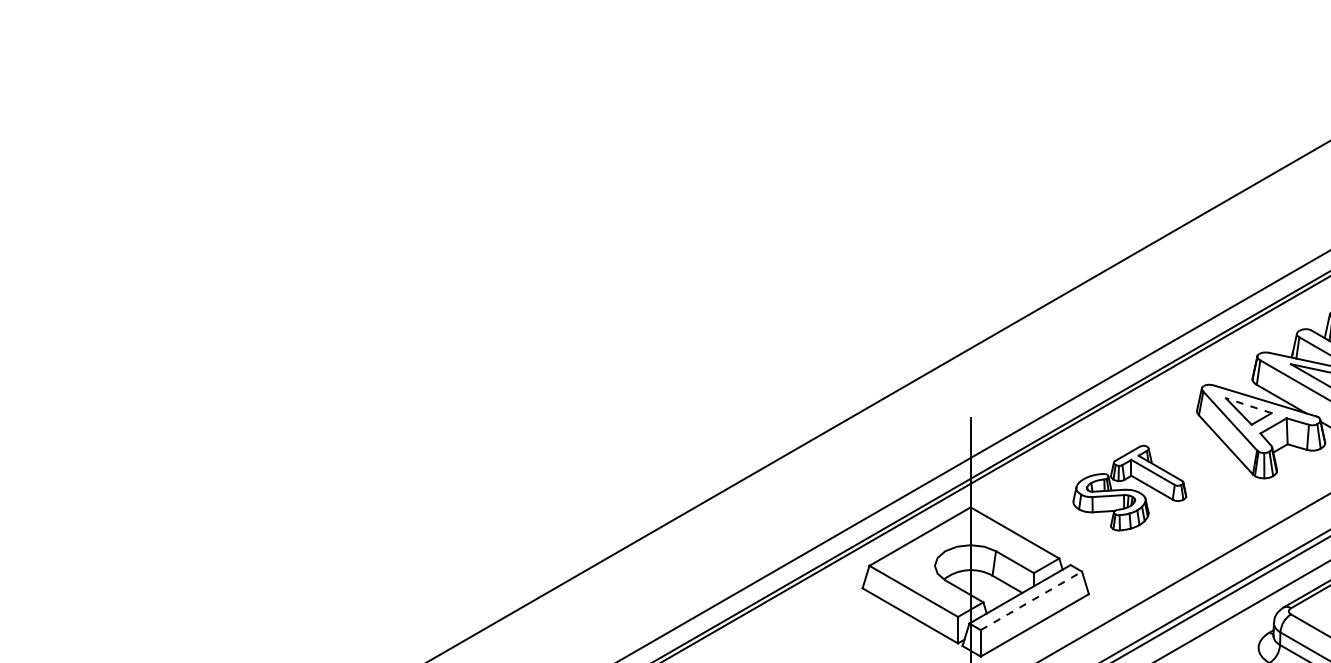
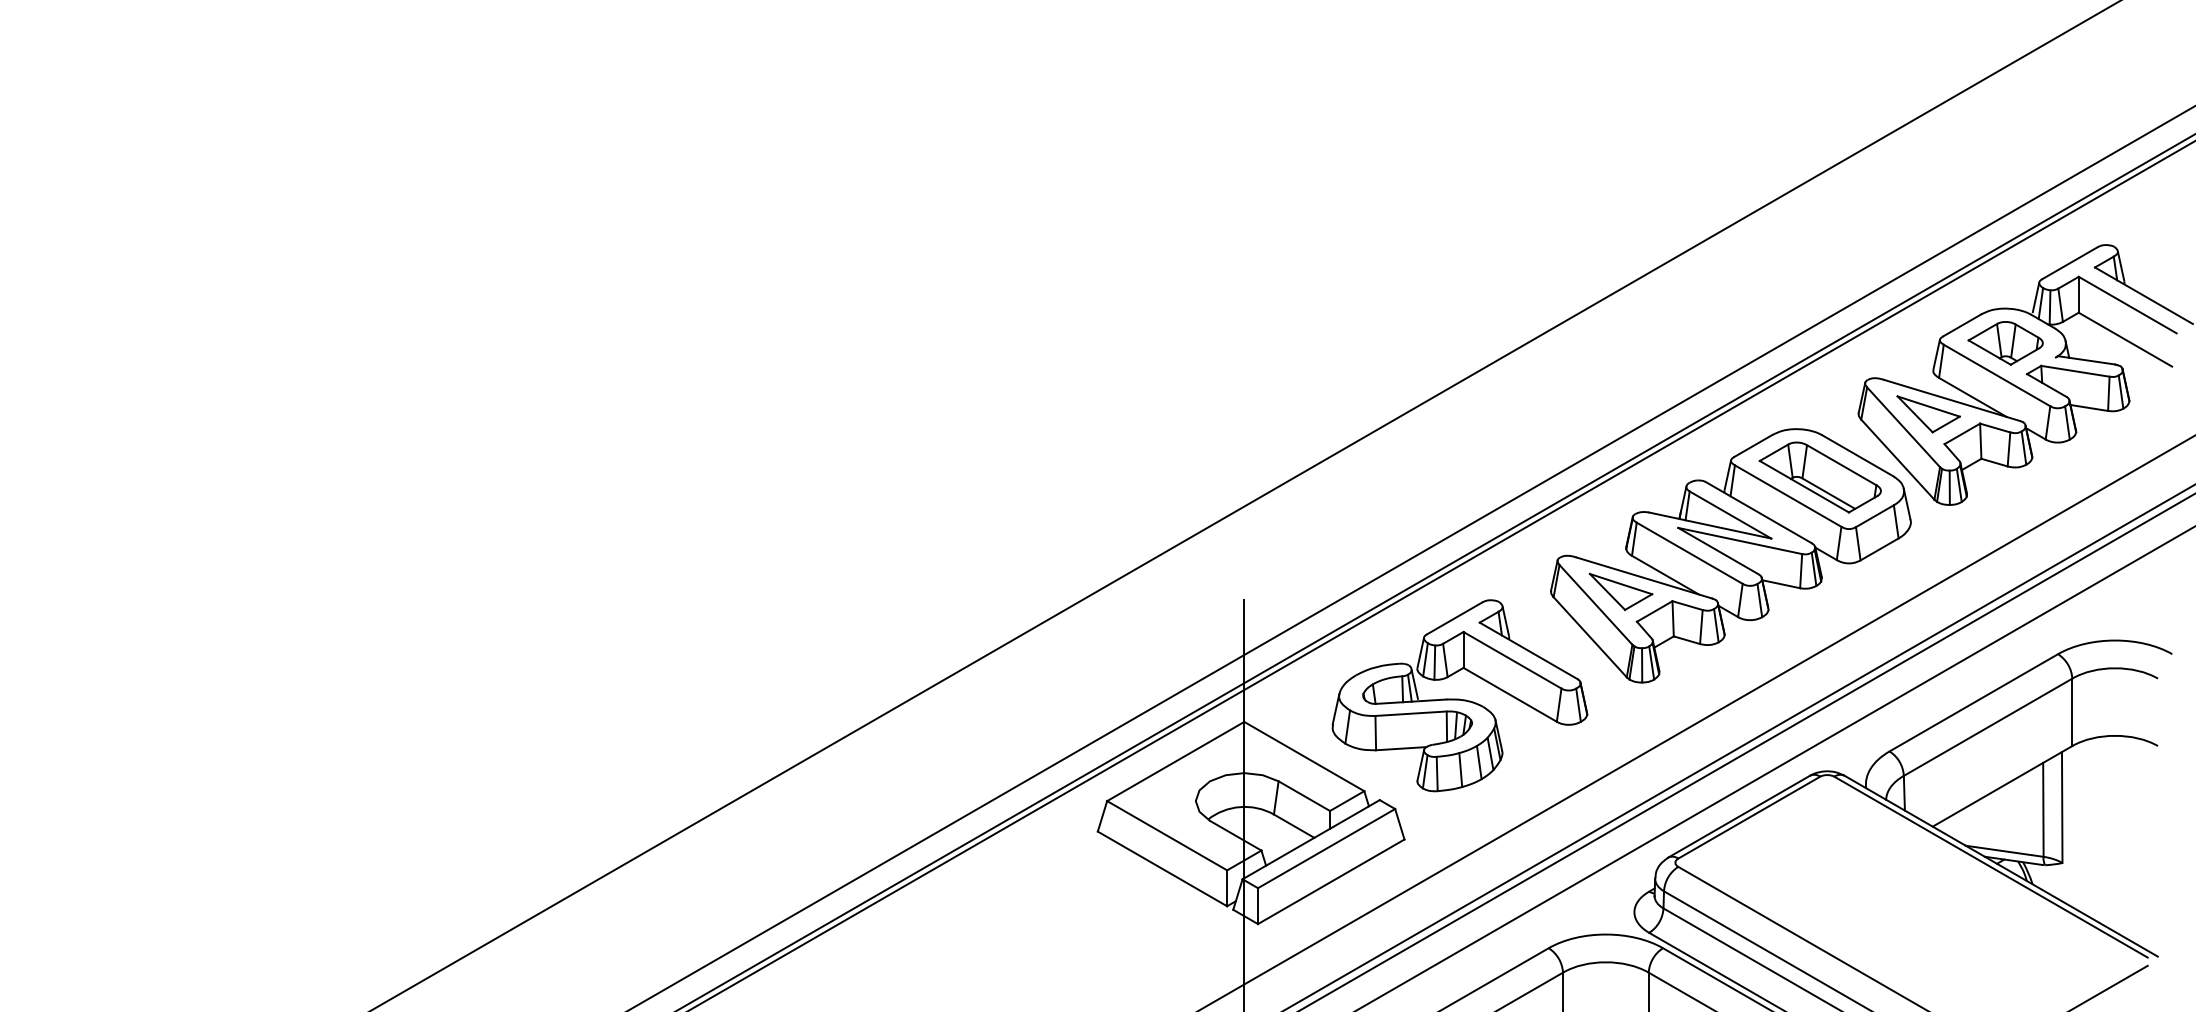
line: (1249, 405) -> (1621, 584), dashed -> solid
part: (1129, 487) -> (1459, 695), size x1.67
line: (1032, 600) -> (1327, 848), dashed -> solid

